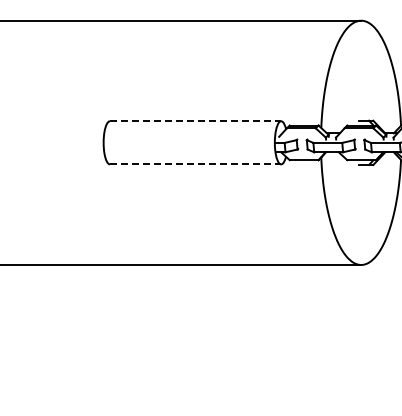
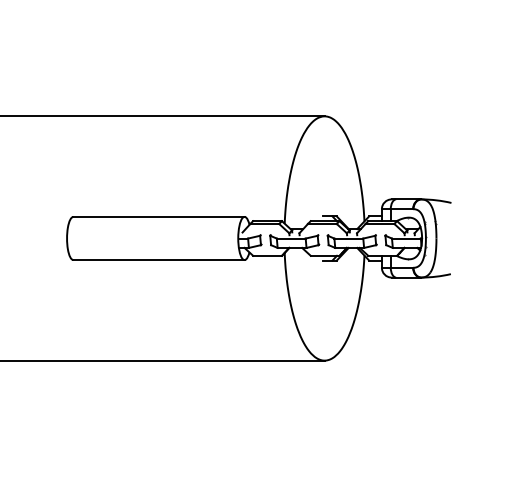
line: (195, 120) -> (158, 216), dashed -> solid
line: (195, 164) -> (158, 260), dashed -> solid

